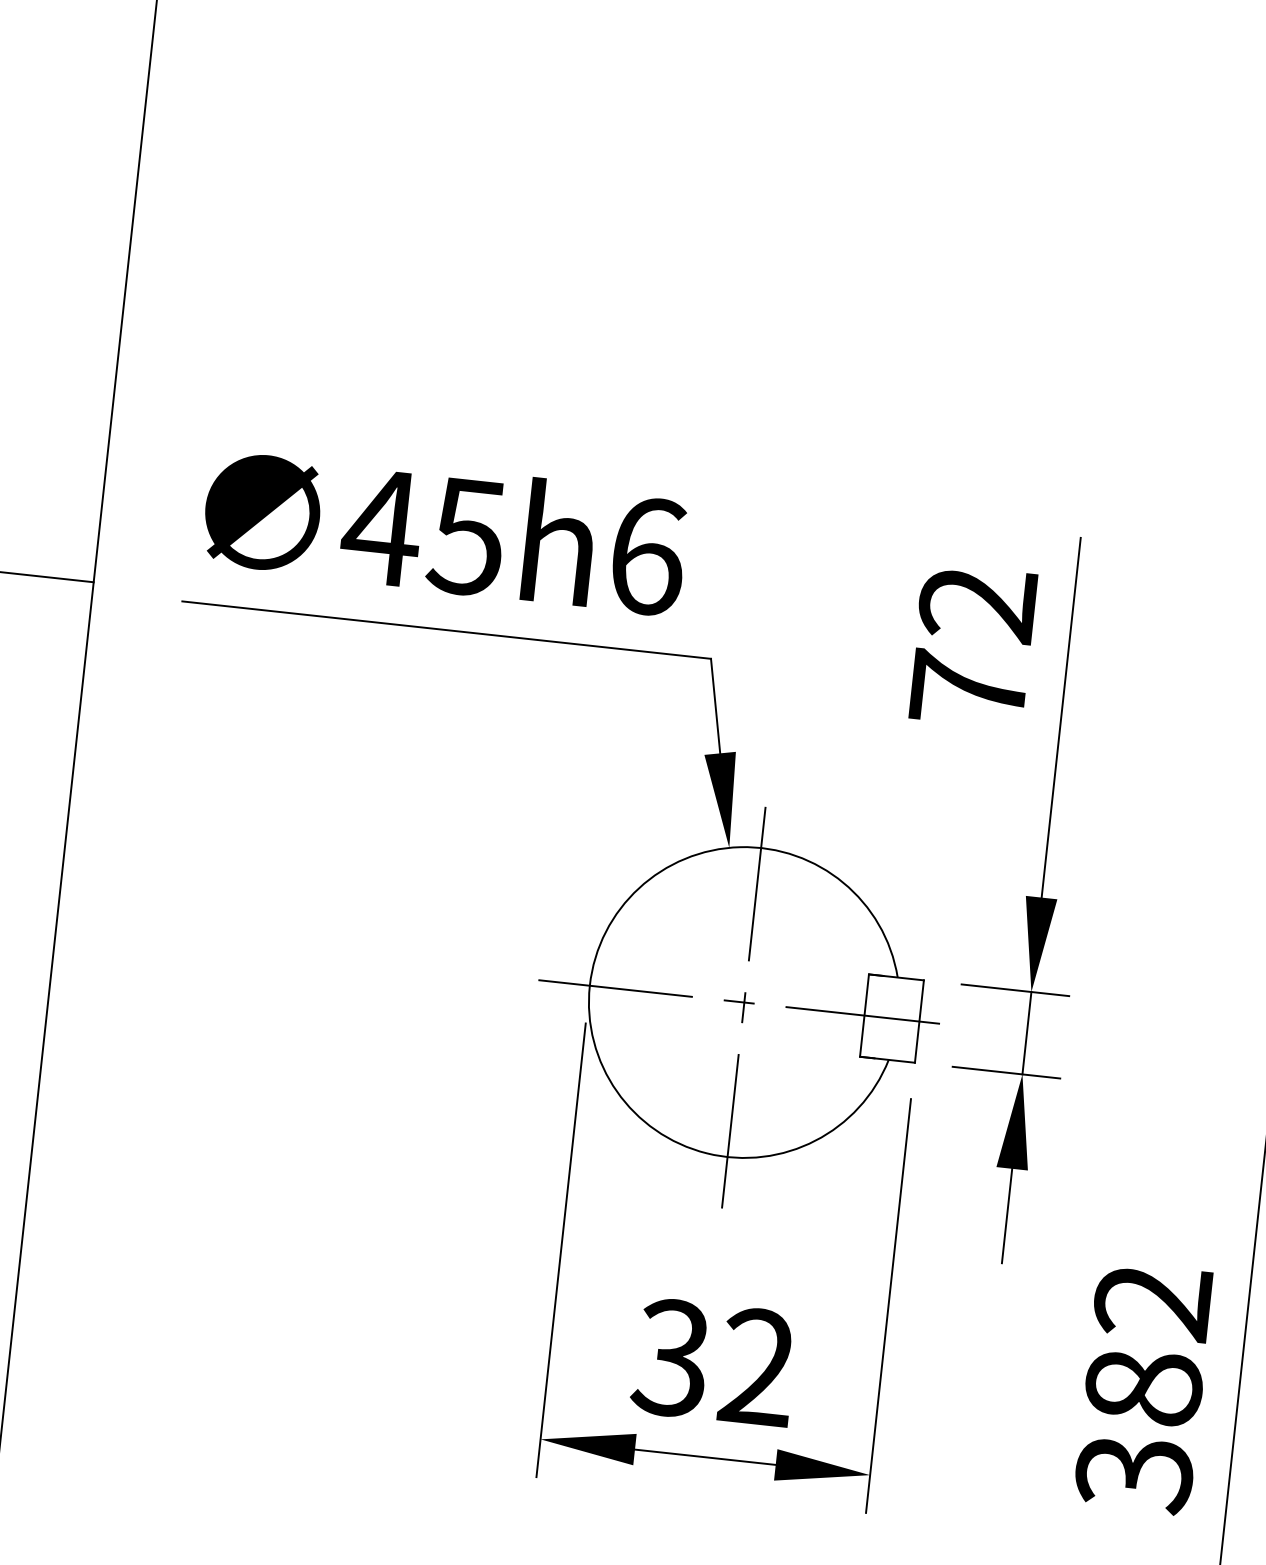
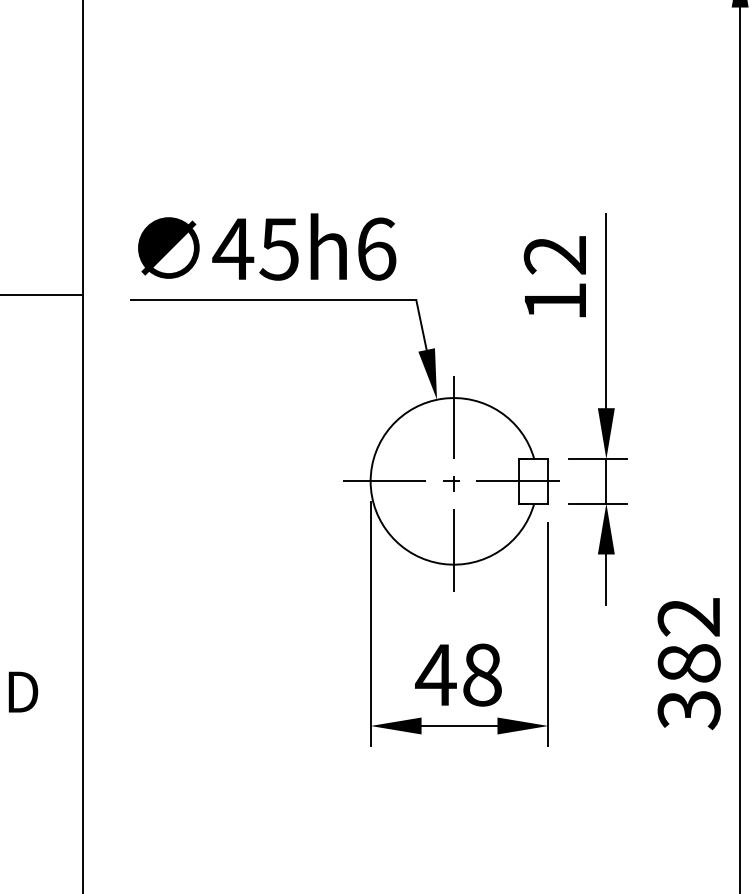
text: (968, 689) -> (555, 301), 72 -> 12
text: (713, 1361) -> (458, 674), 32 -> 48

